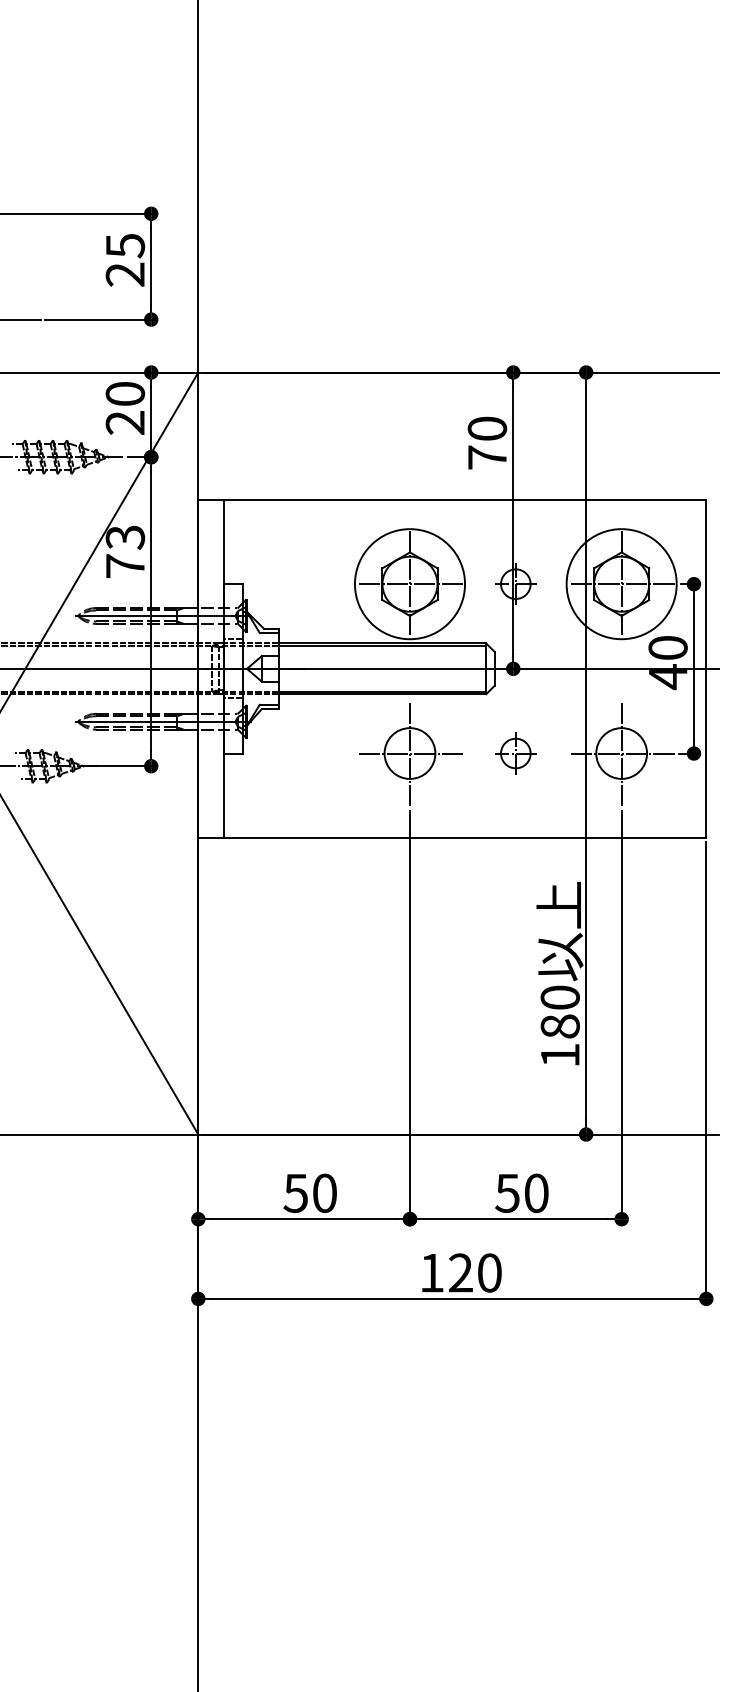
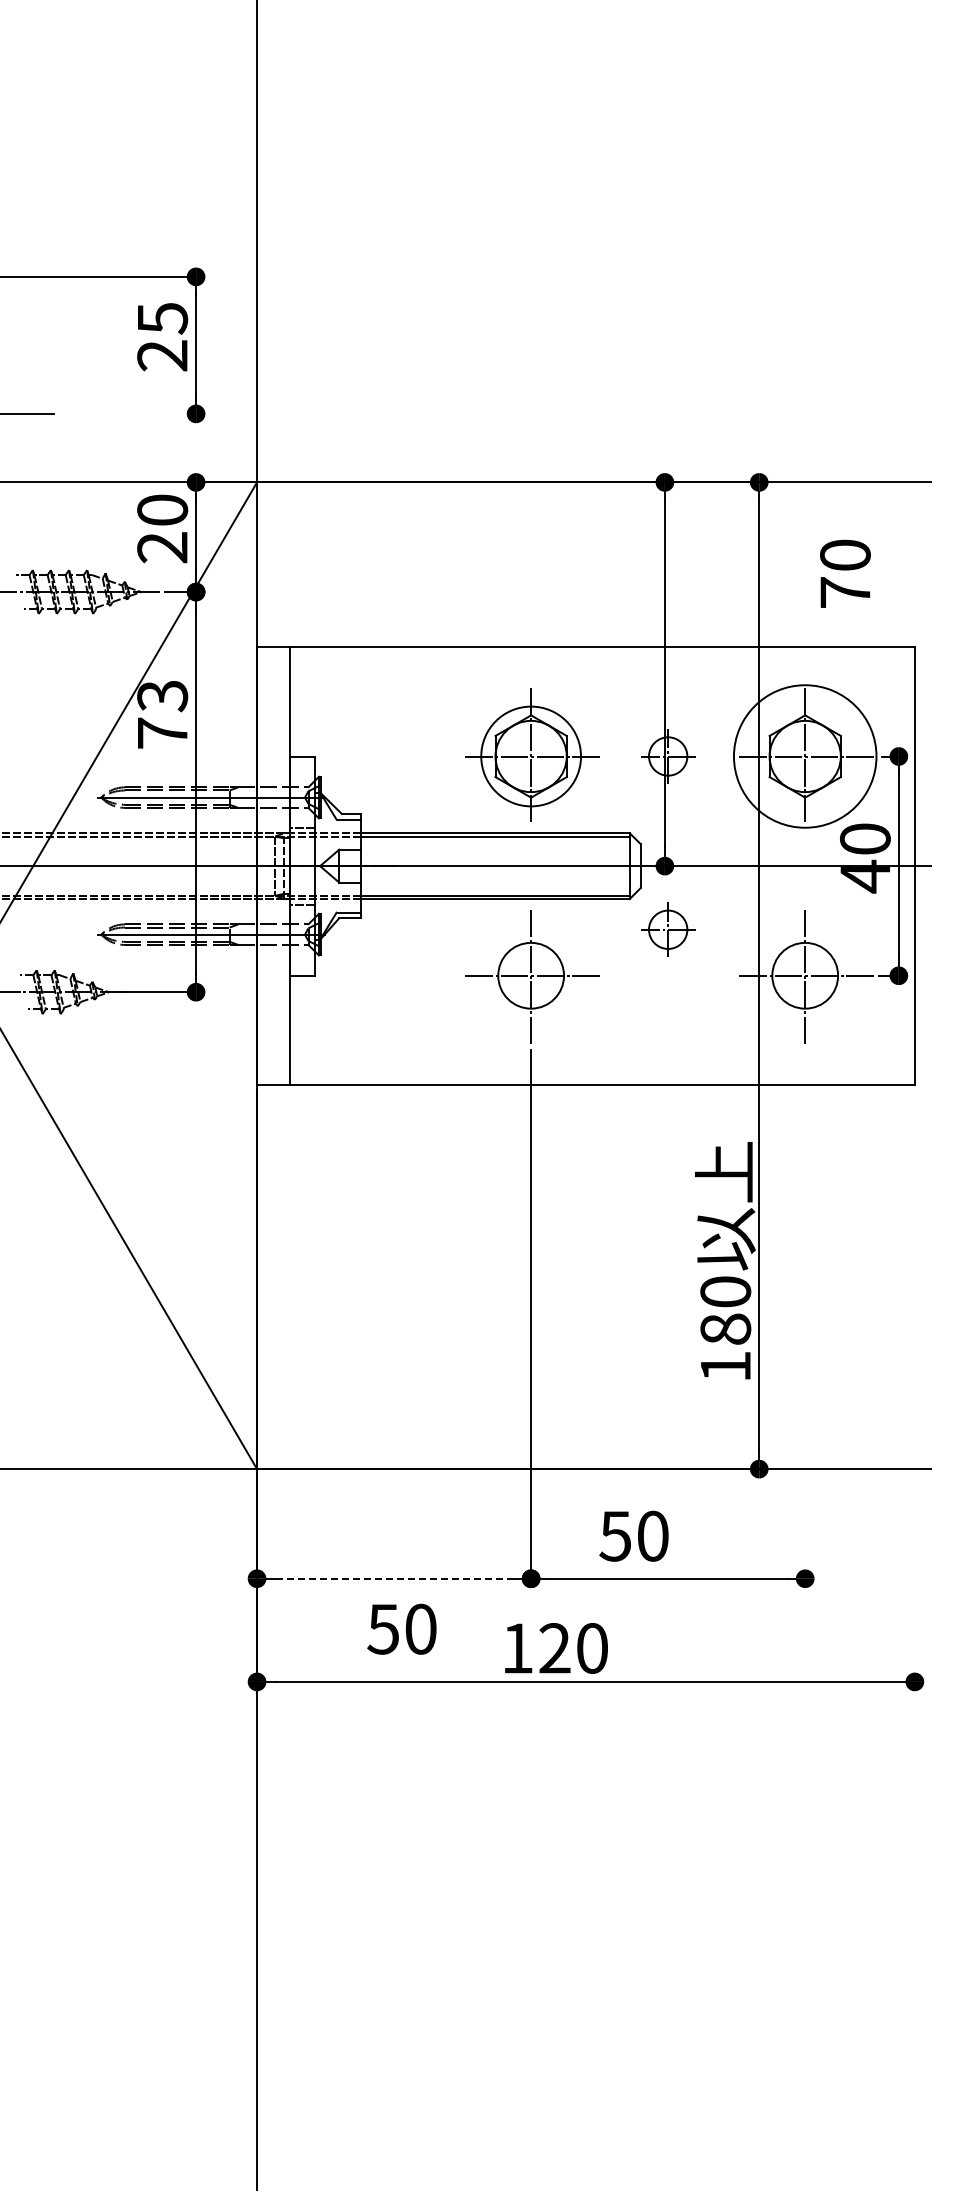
line: (100, 319) -> (130, 413), removed
text: (487, 442) -> (845, 573), moved
circle: (409, 584) -> (530, 756), size x0.7
part: (516, 753) -> (668, 929), moved
line: (621, 1016) -> (805, 1316), removed
line: (706, 1072) -> (914, 1388), removed
text: (309, 1192) -> (401, 1628), moved
text: (521, 1192) -> (633, 1535), moved
line: (304, 1219) -> (394, 1578), solid -> dashed
text: (462, 1273) -> (556, 1648), moved

